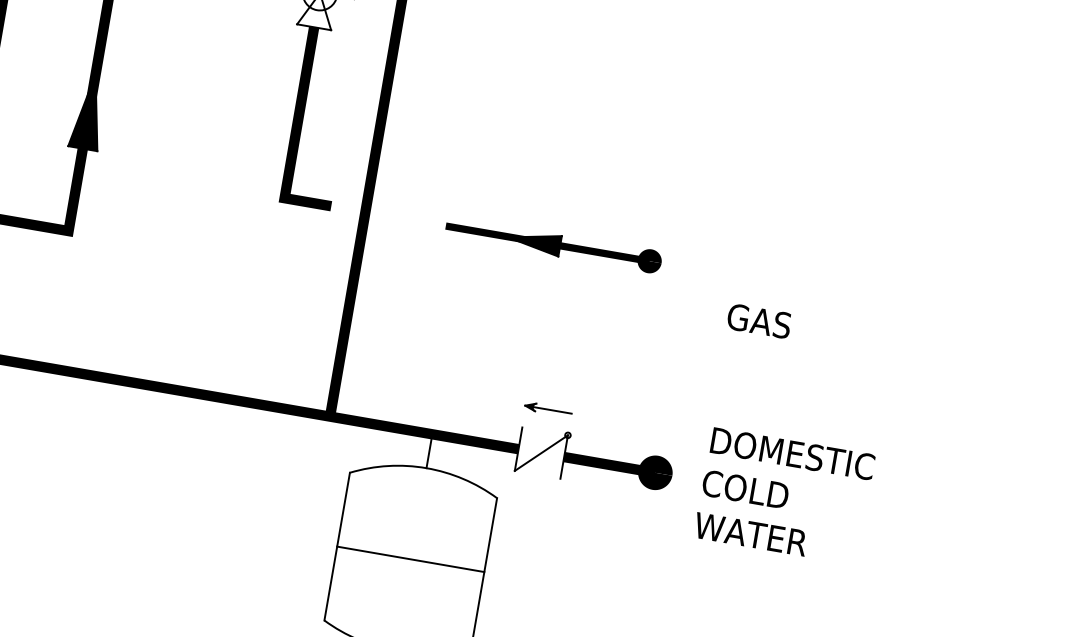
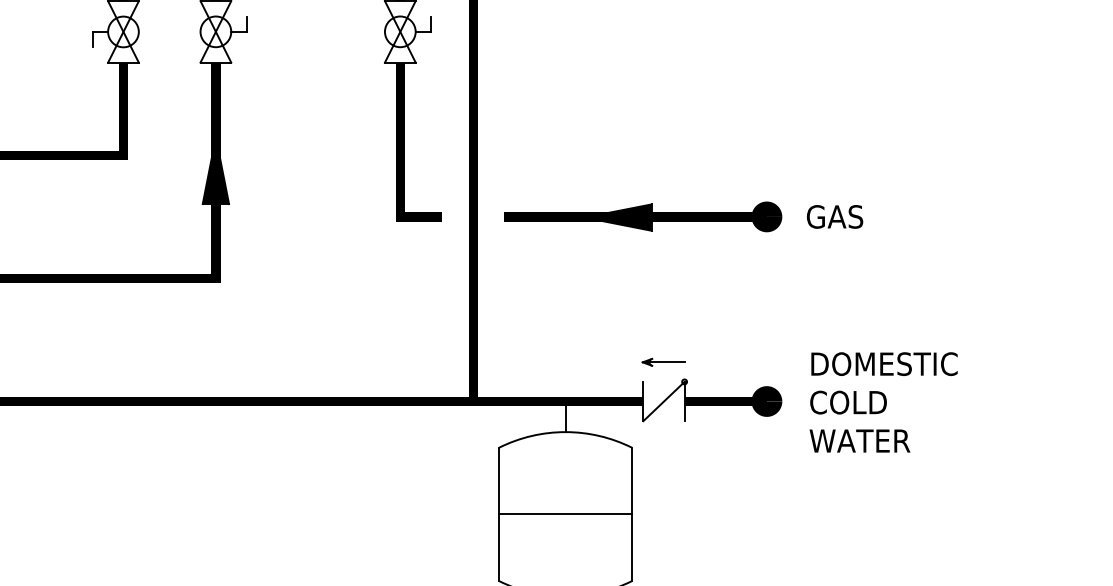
part: (554, 244) -> (643, 216), size x1.43
text: (759, 320) -> (835, 216), moved

